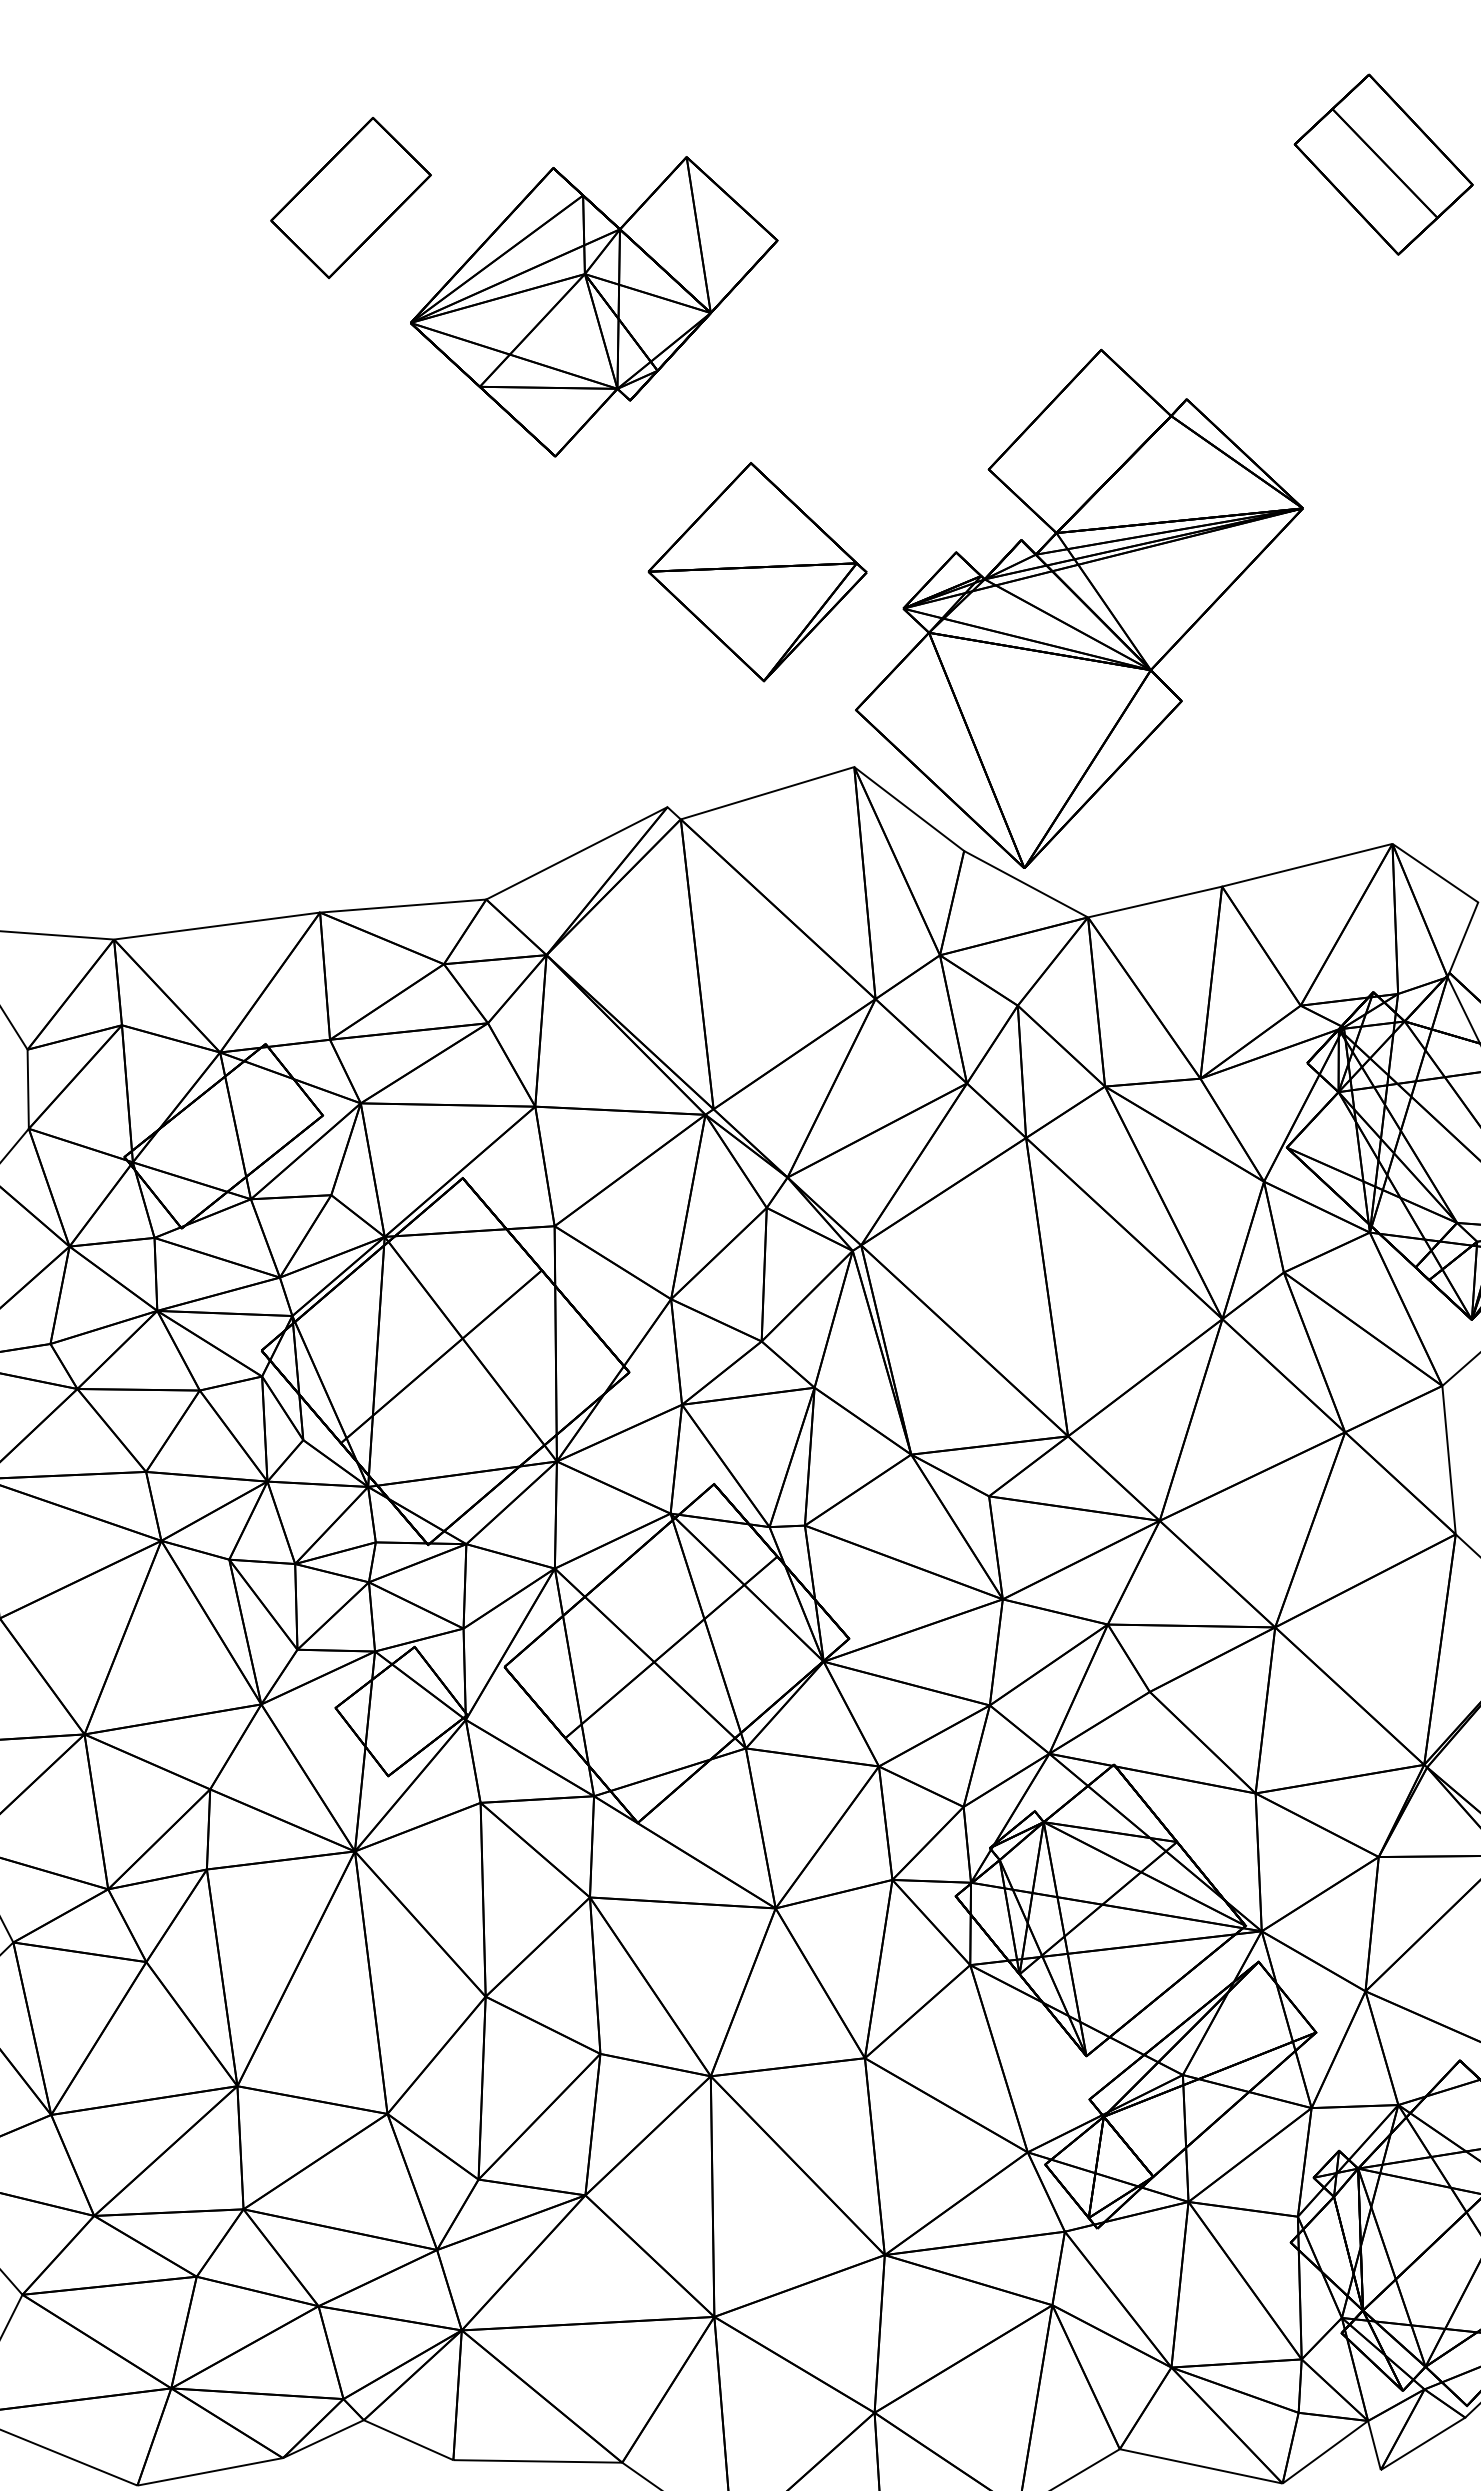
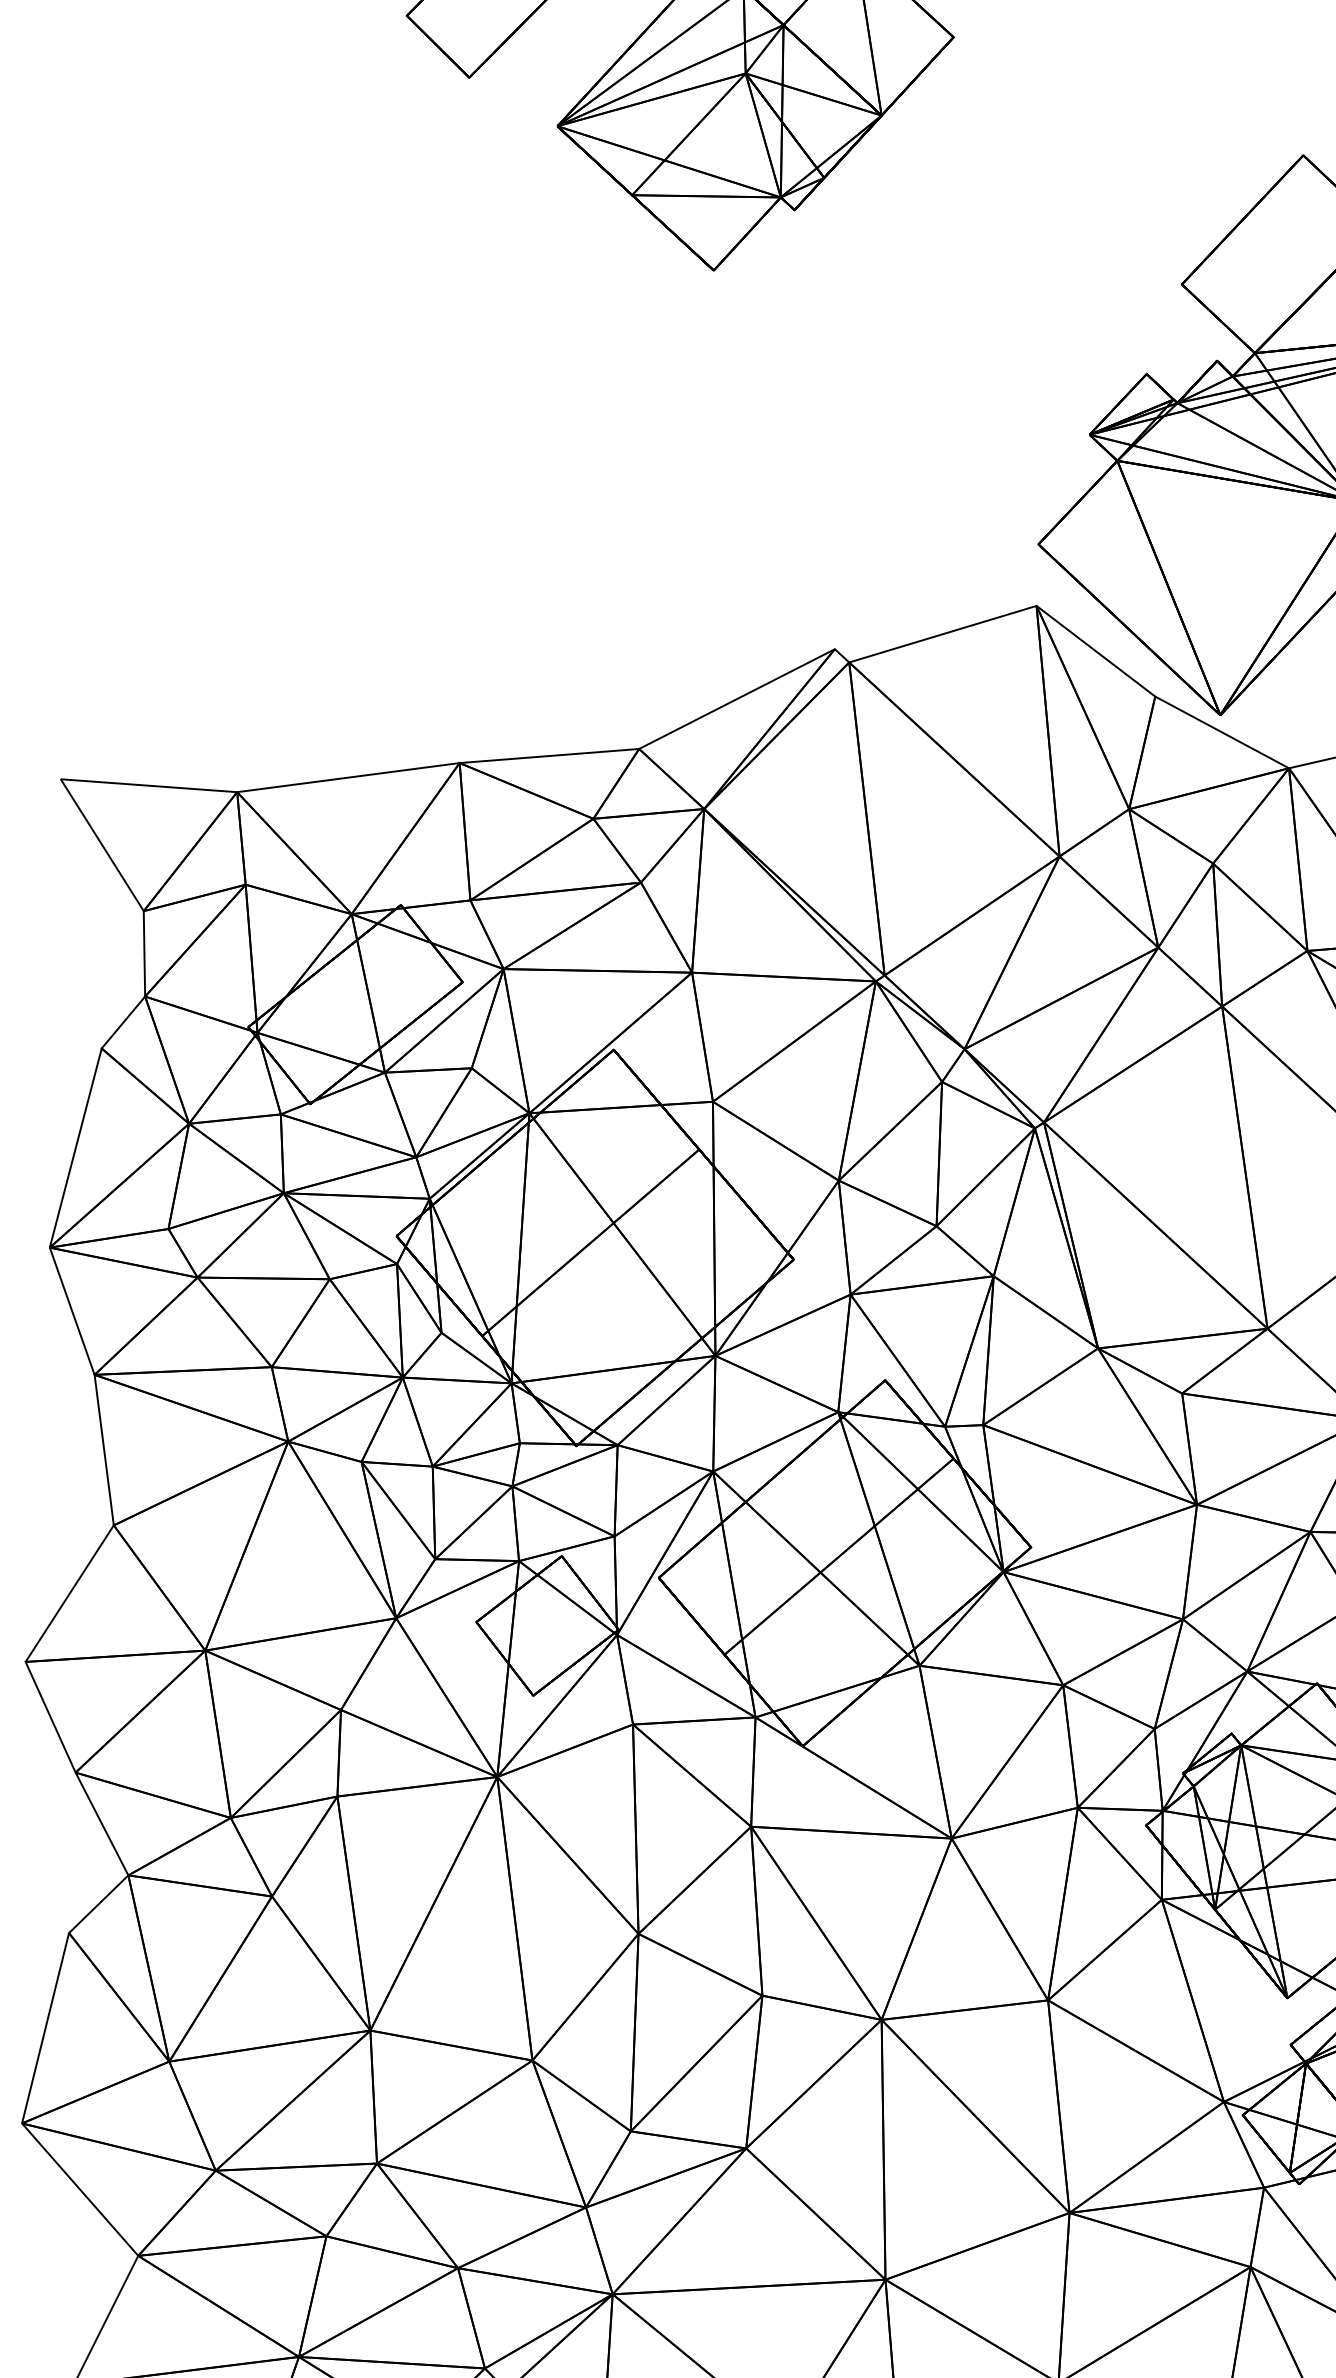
part: (757, 572) -> (932, 395), removed

